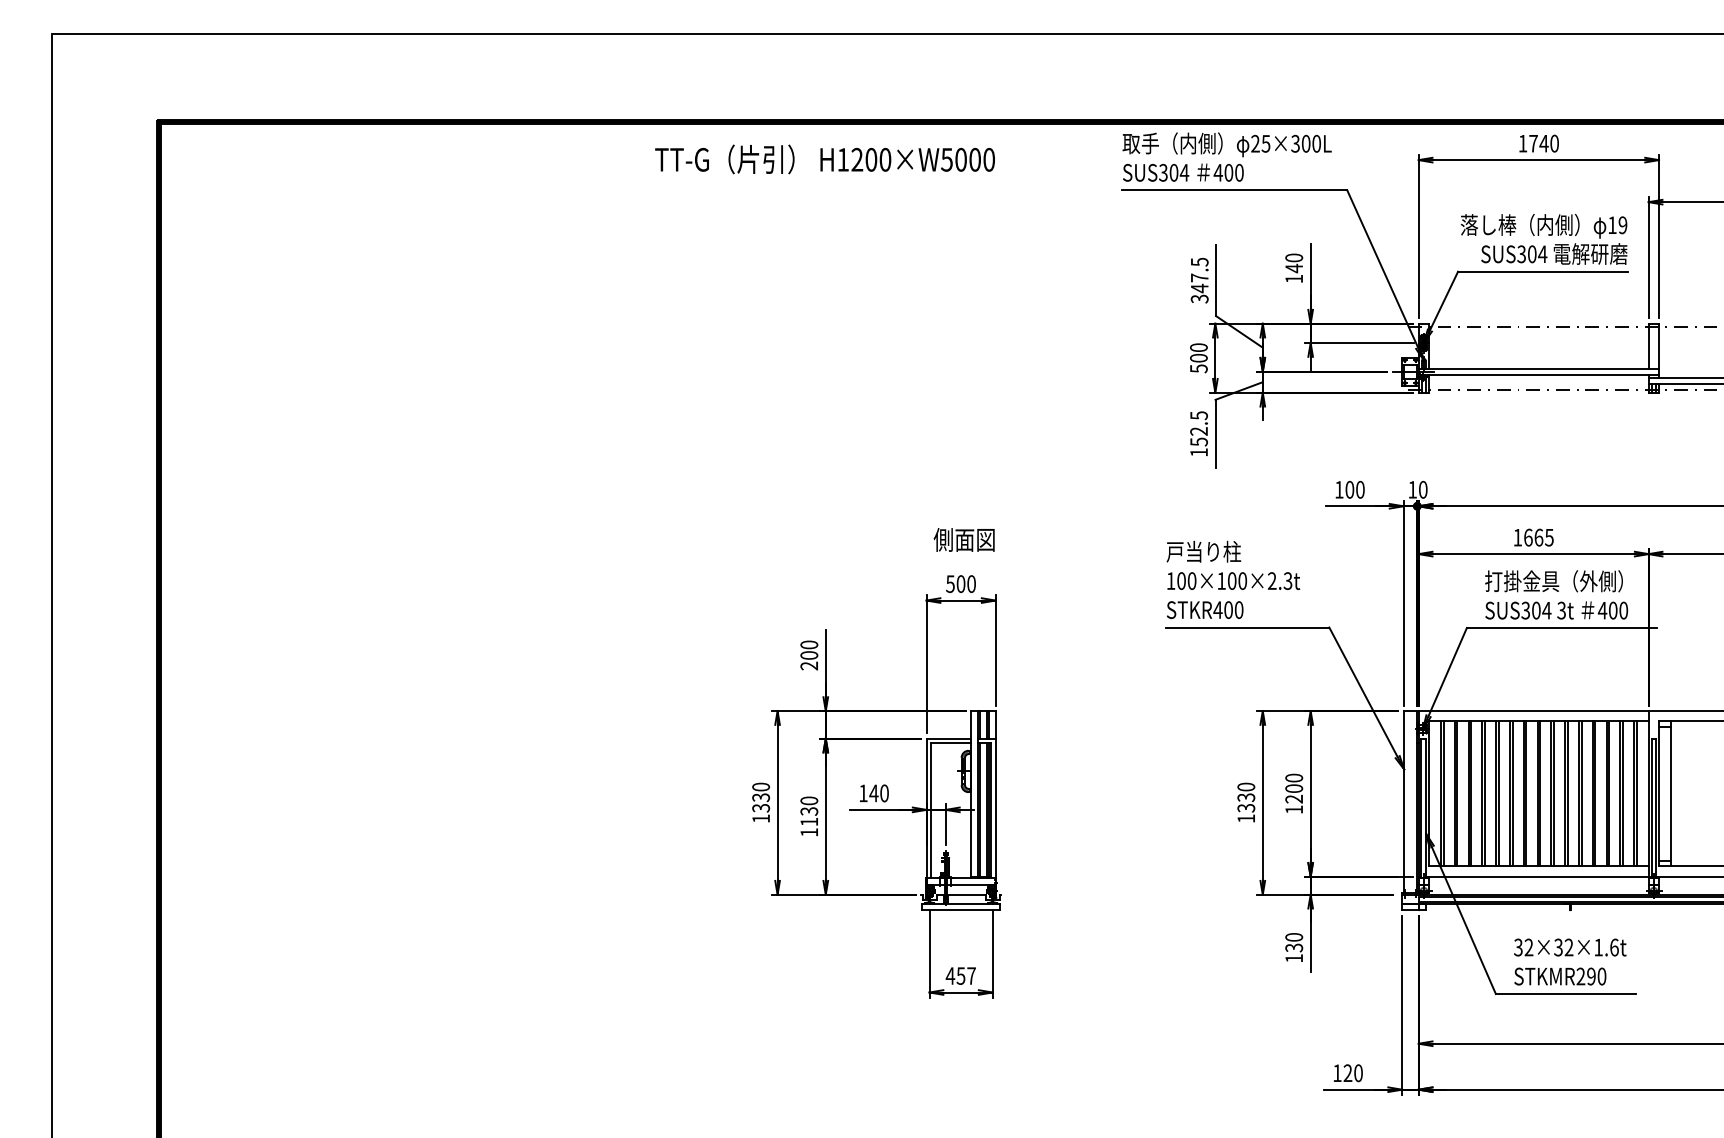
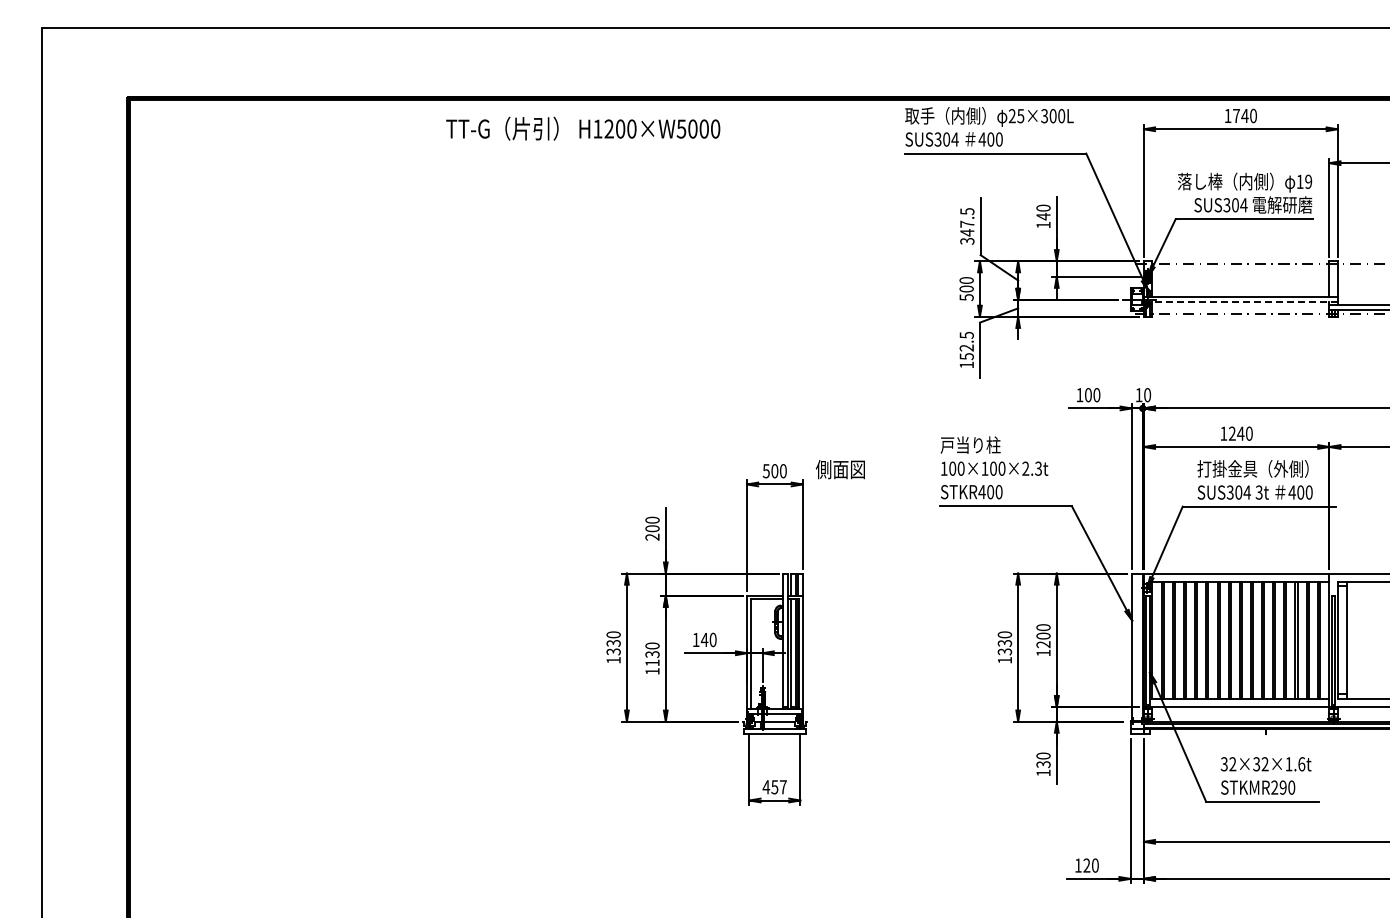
text: (825, 159) -> (583, 128), moved
line: (1538, 374) -> (1240, 302), solid -> dashed
text: (1538, 537) -> (1240, 433), 1665 -> 1240
text: (963, 539) -> (839, 469), moved

